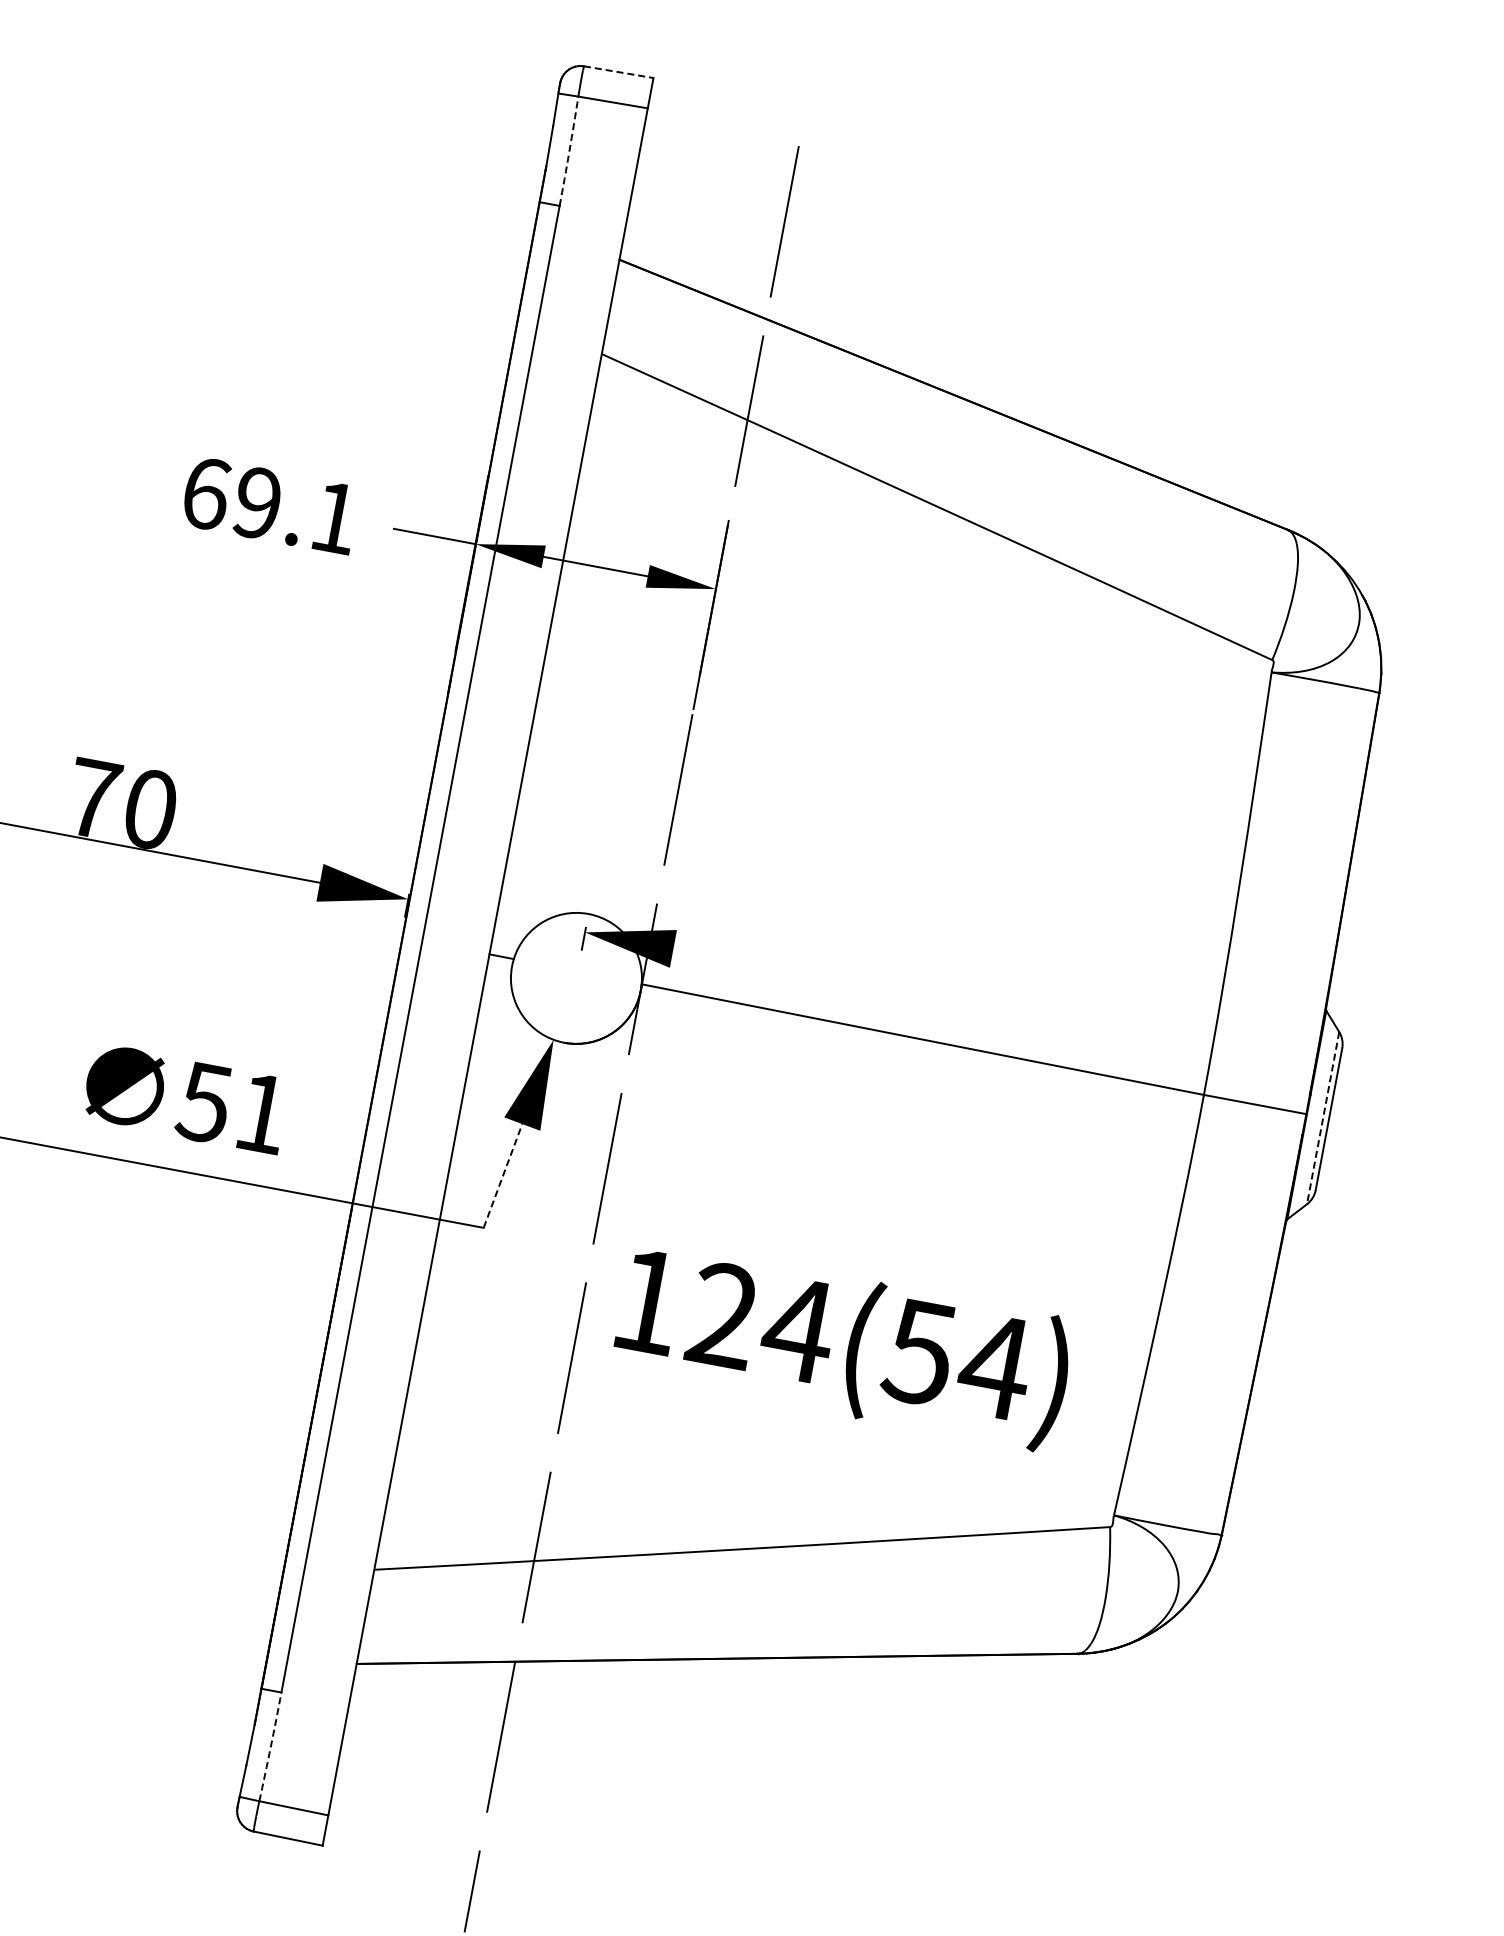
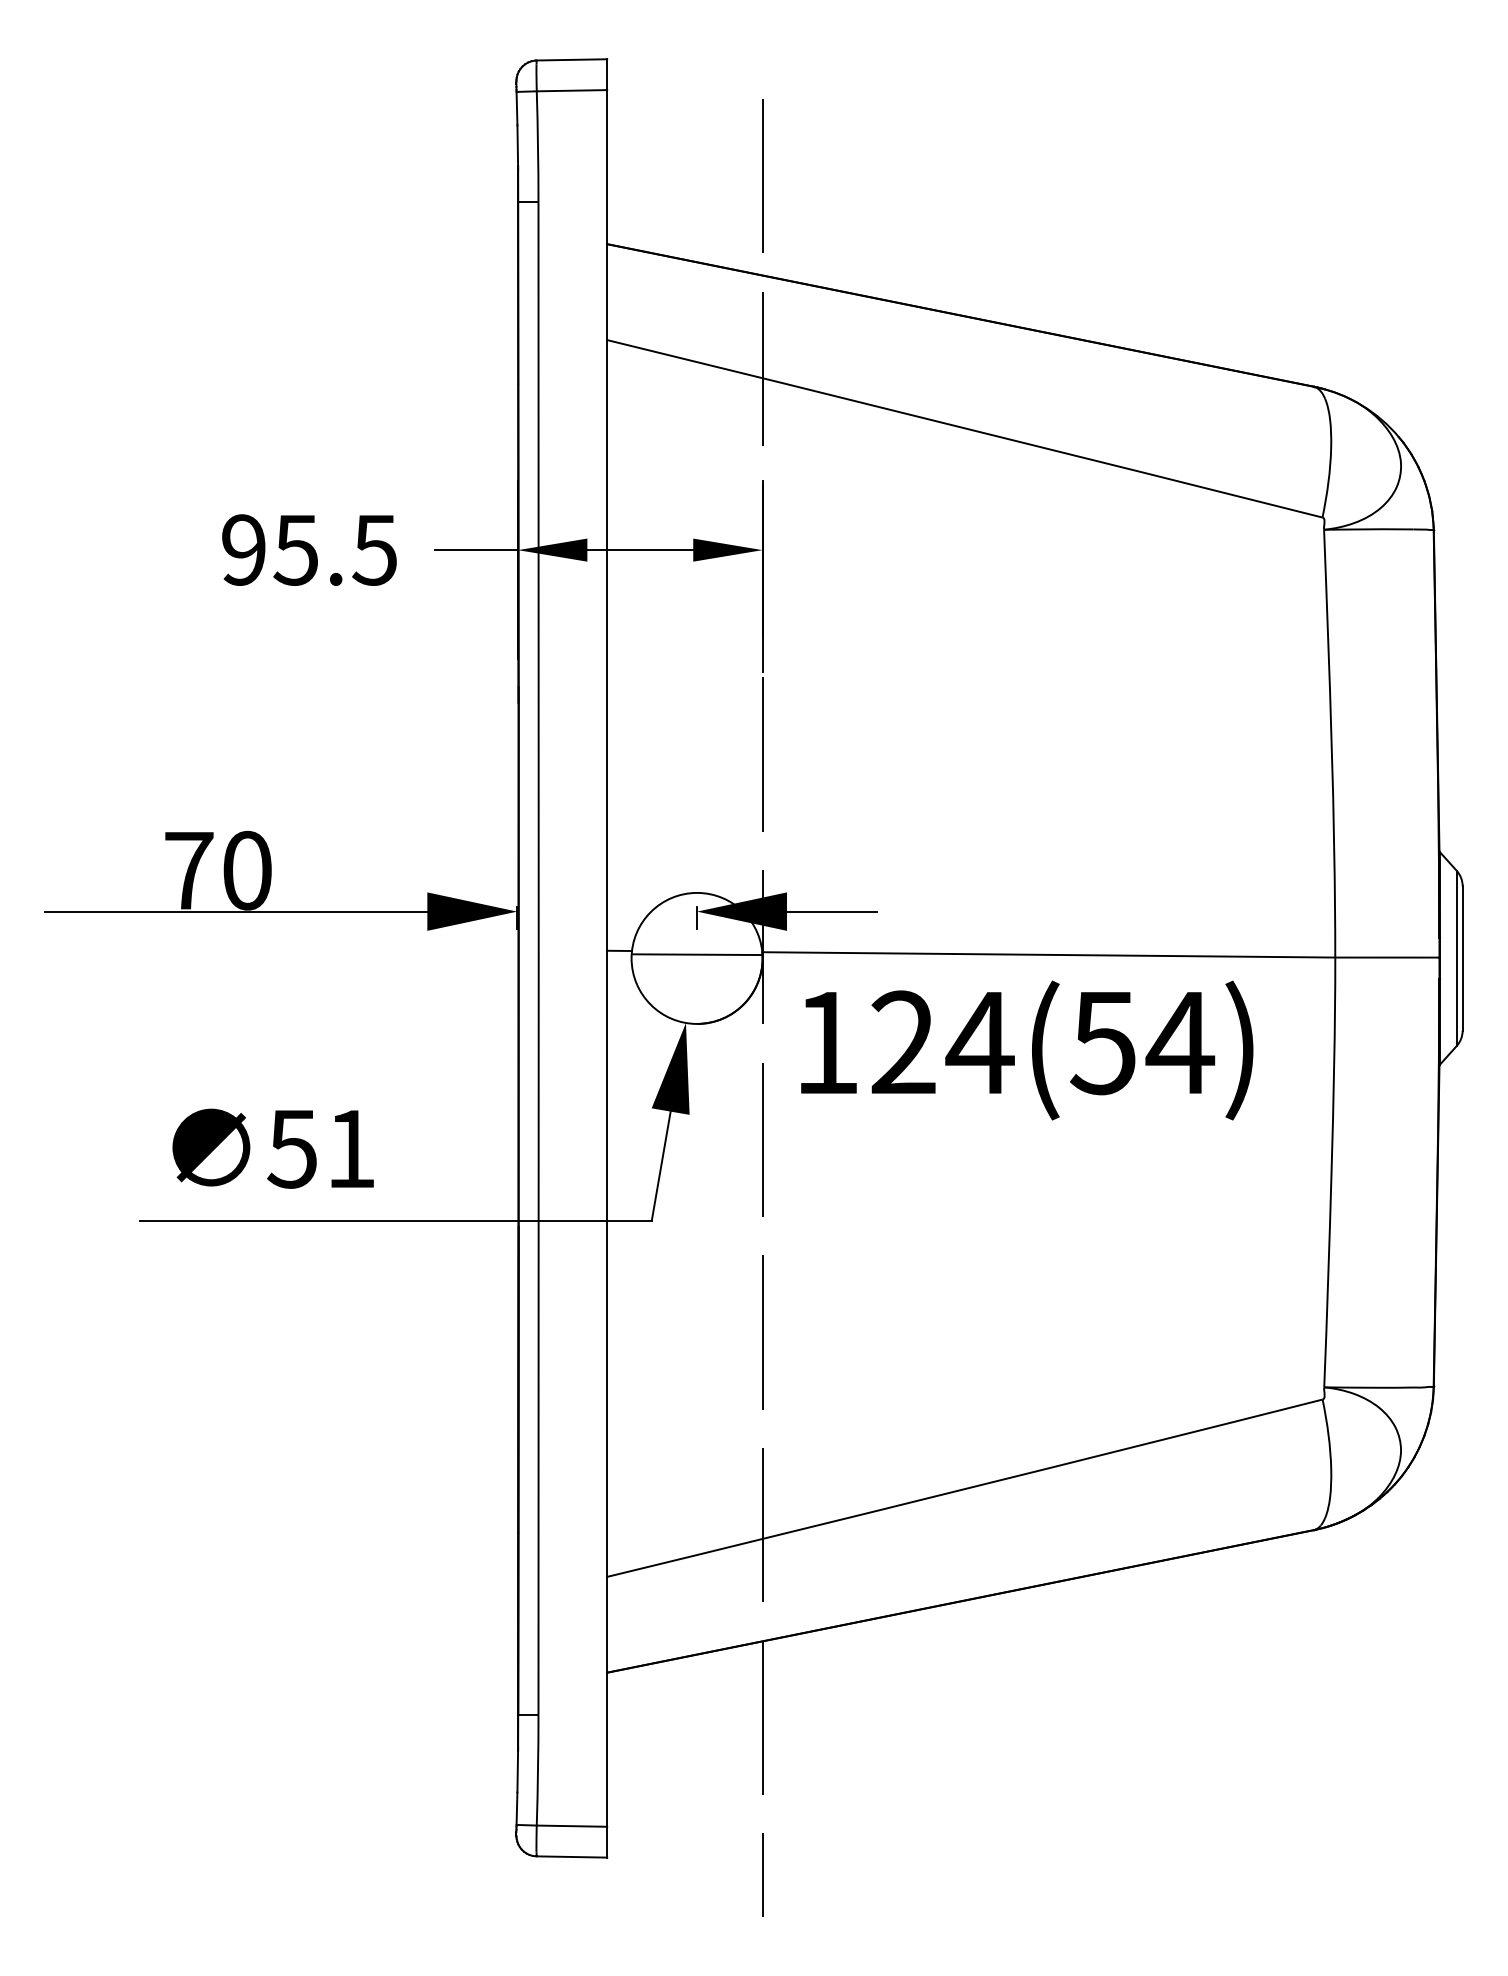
line: (619, 71) -> (572, 59), dashed -> solid
arc: (569, 151) -> (538, 146), dashed -> solid
text: (270, 505) -> (309, 549), 69.1 -> 95.5
line: (717, 956) -> (831, 911), added
line: (577, 974) -> (697, 954), added
text: (185, 1098) -> (272, 1148), moved
line: (1322, 1118) -> (1456, 958), dashed -> solid
line: (503, 1175) -> (661, 1165), dashed -> solid
text: (843, 1345) -> (1027, 1050), moved
arc: (271, 1747) -> (538, 1770), dashed -> solid

